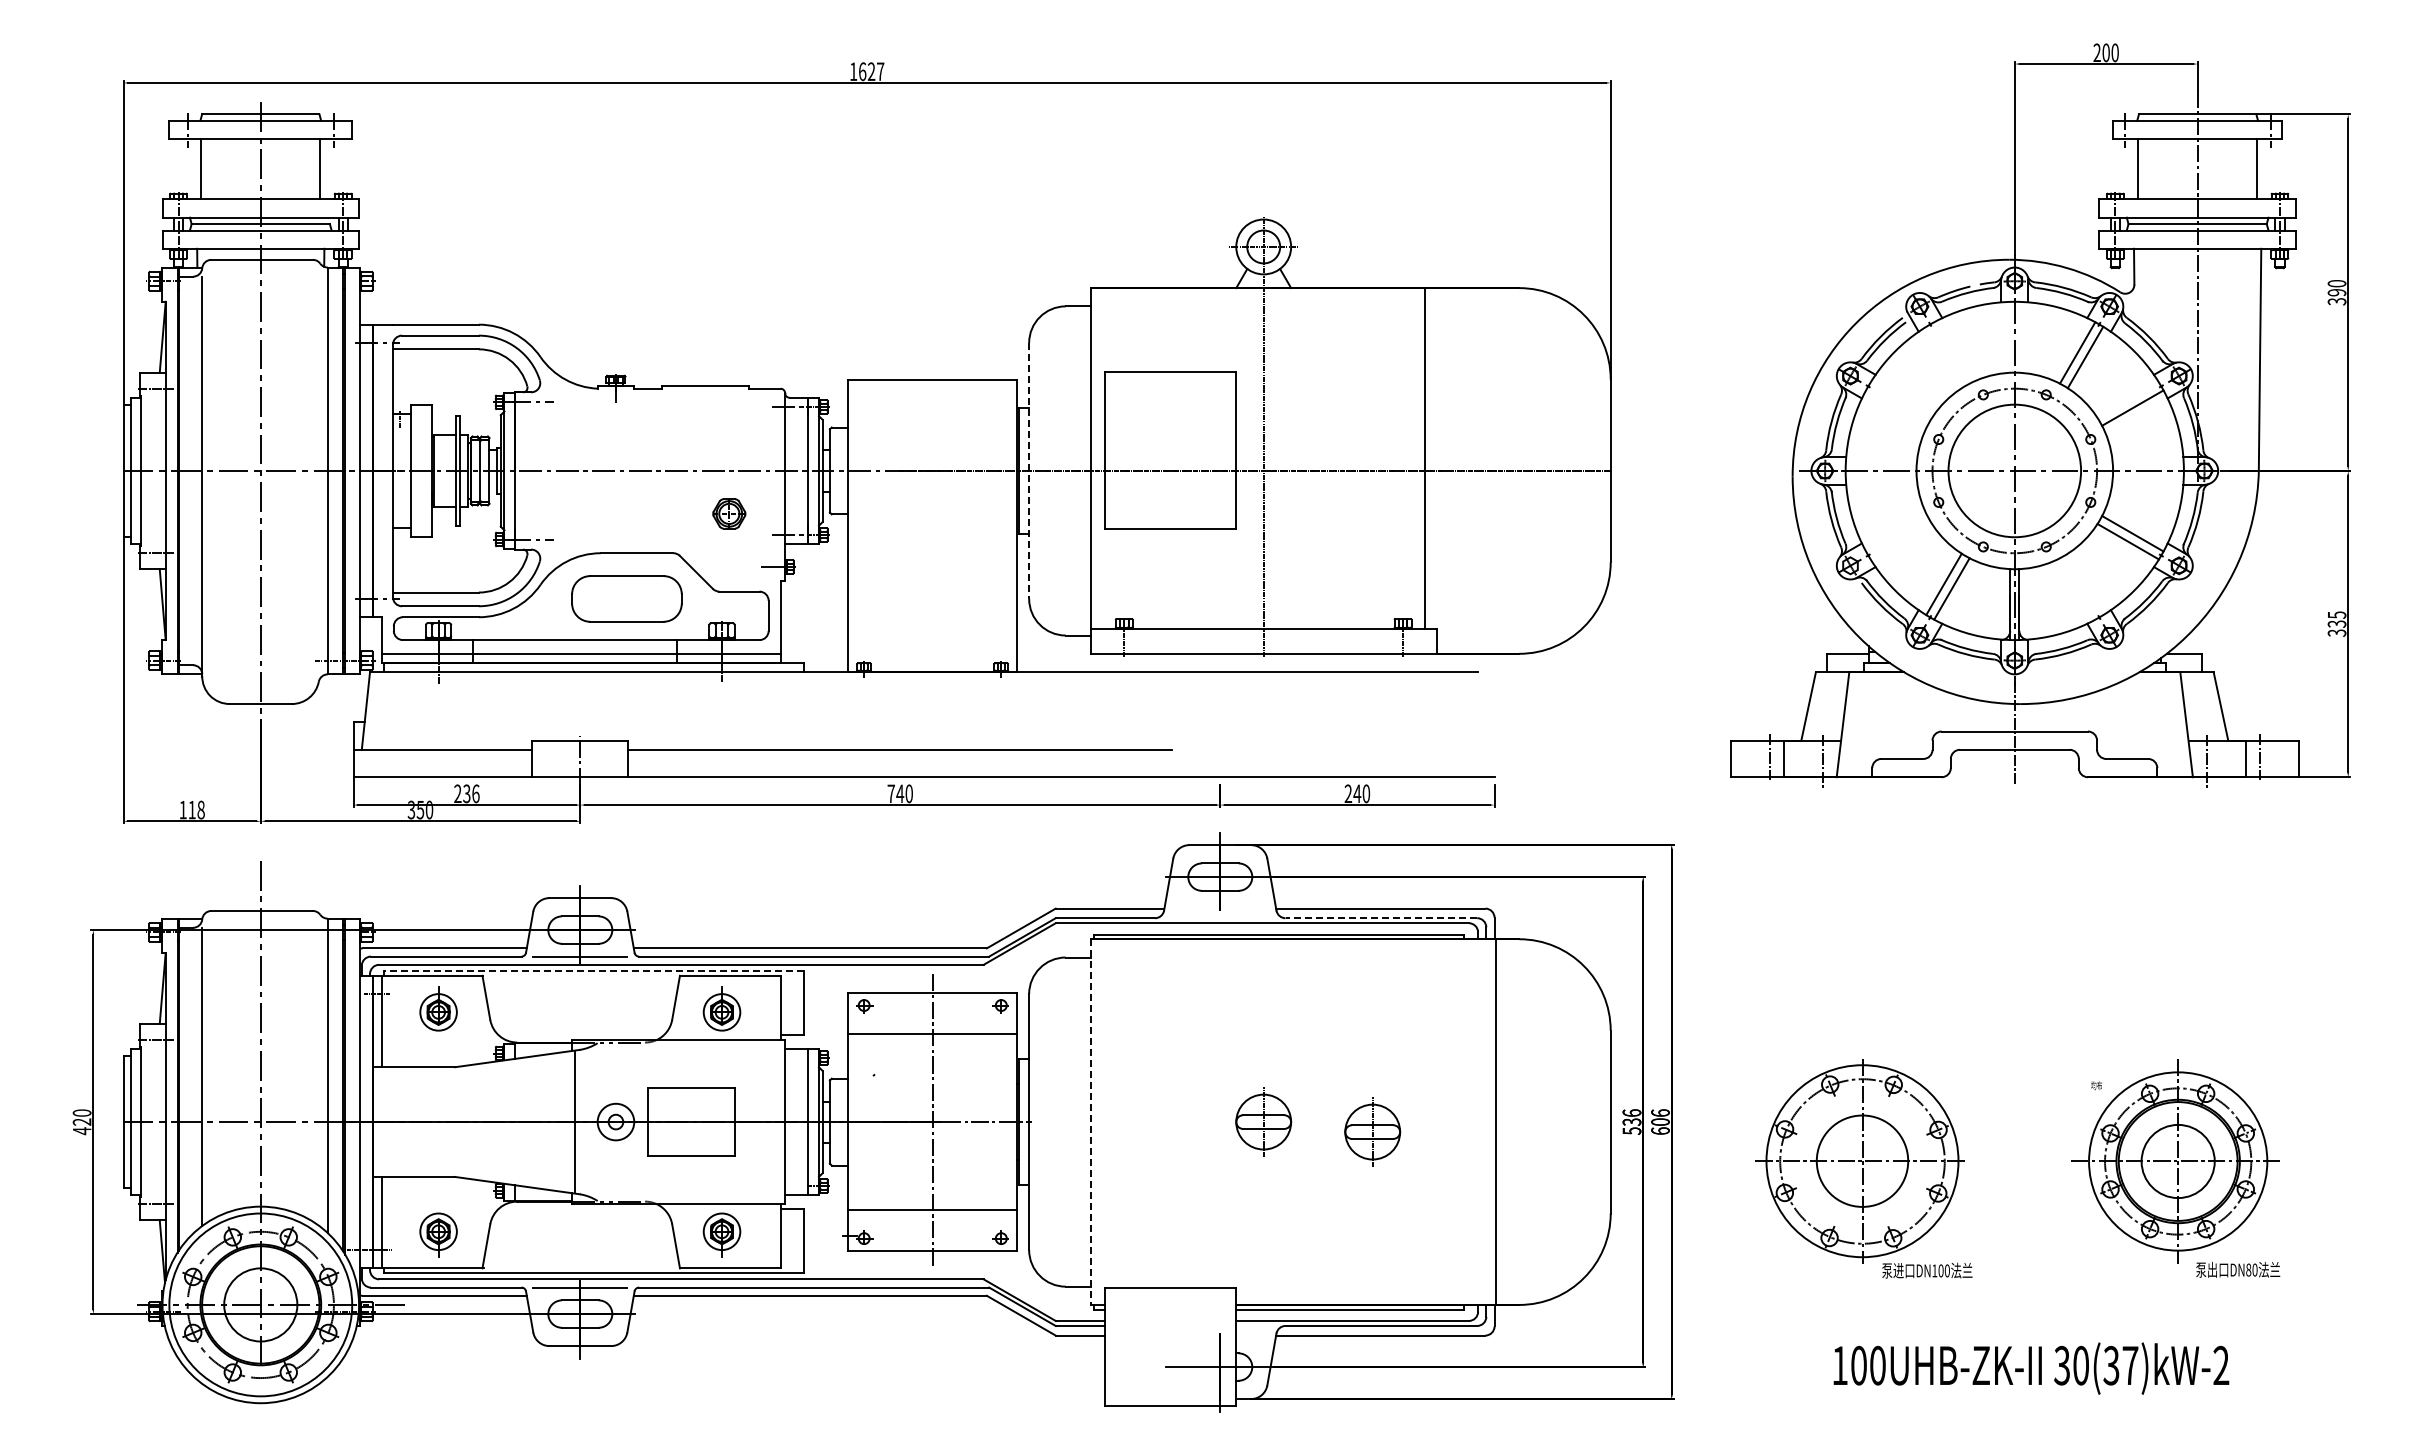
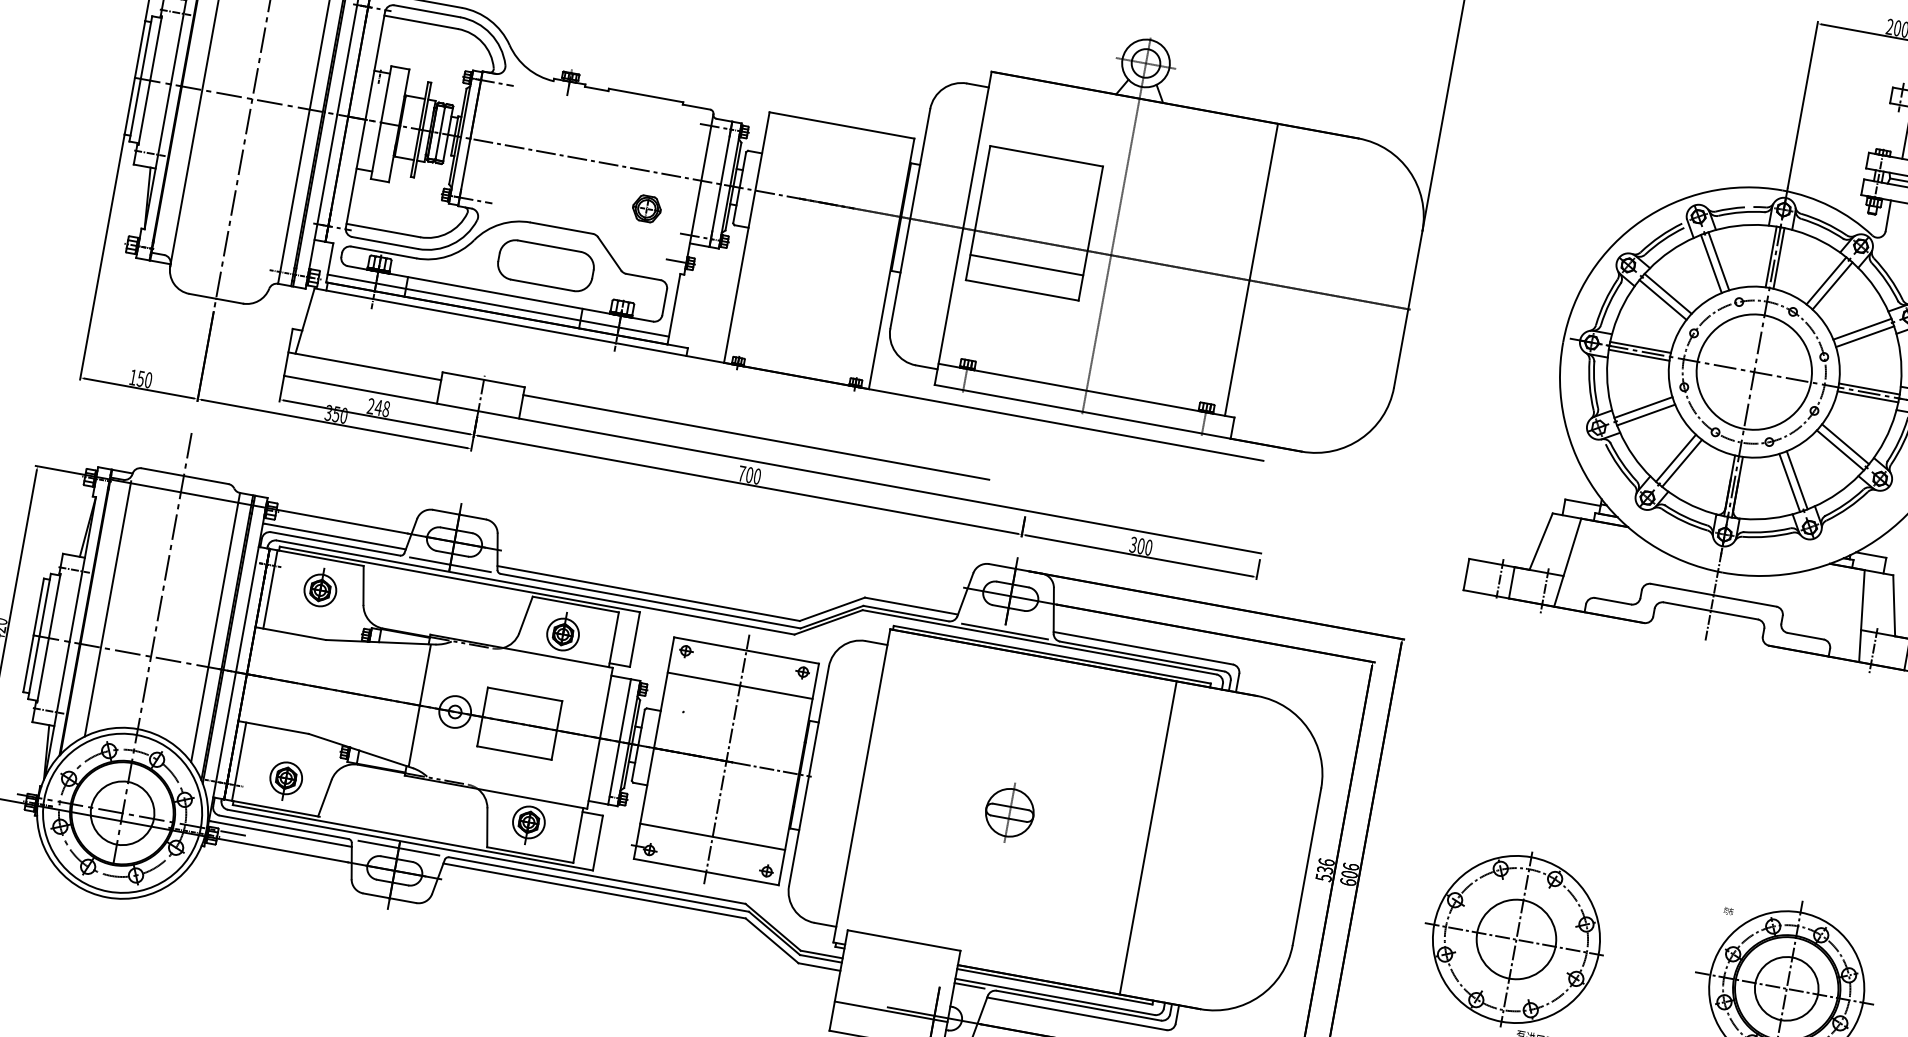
line: (2010, 336) -> (1771, 256), added
line: (2019, 336) -> (1779, 257), added
line: (1951, 352) -> (1718, 260), added
line: (1943, 357) -> (1710, 263), added
line: (1901, 399) -> (1668, 293), added
line: (2127, 399) -> (1861, 328), added
line: (1896, 407) -> (1662, 299), added
line: (1880, 466) -> (1639, 347), added
line: (2147, 466) -> (1868, 388), added
line: (1029, 470) -> (910, 218), dashed -> solid
line: (1880, 475) -> (1638, 355), added
line: (2147, 475) -> (1867, 396), added
line: (1170, 499) -> (1026, 265), added
line: (1896, 533) -> (1643, 407), added
line: (1901, 541) -> (1646, 414), added
line: (2085, 584) -> (1797, 480), added
line: (2077, 588) -> (1789, 482), added
text: (470, 793) -> (381, 408), 236 -> 248
text: (900, 793) -> (749, 474), 740 -> 700
text: (1352, 793) -> (1136, 545), 240 -> 300
text: (196, 810) -> (144, 379), 118 -> 150
line: (1220, 918) -> (1004, 631), added
line: (1381, 918) -> (1142, 656), dashed -> solid
line: (593, 971) -> (459, 579), dashed -> solid
line: (1496, 1121) -> (1148, 837), moved
line: (1090, 1122) -> (861, 786), dashed -> solid
part: (1372, 1131) -> (1101, 837), removed
line: (1253, 1325) -> (969, 985), added
line: (1170, 1371) -> (891, 1011), added

